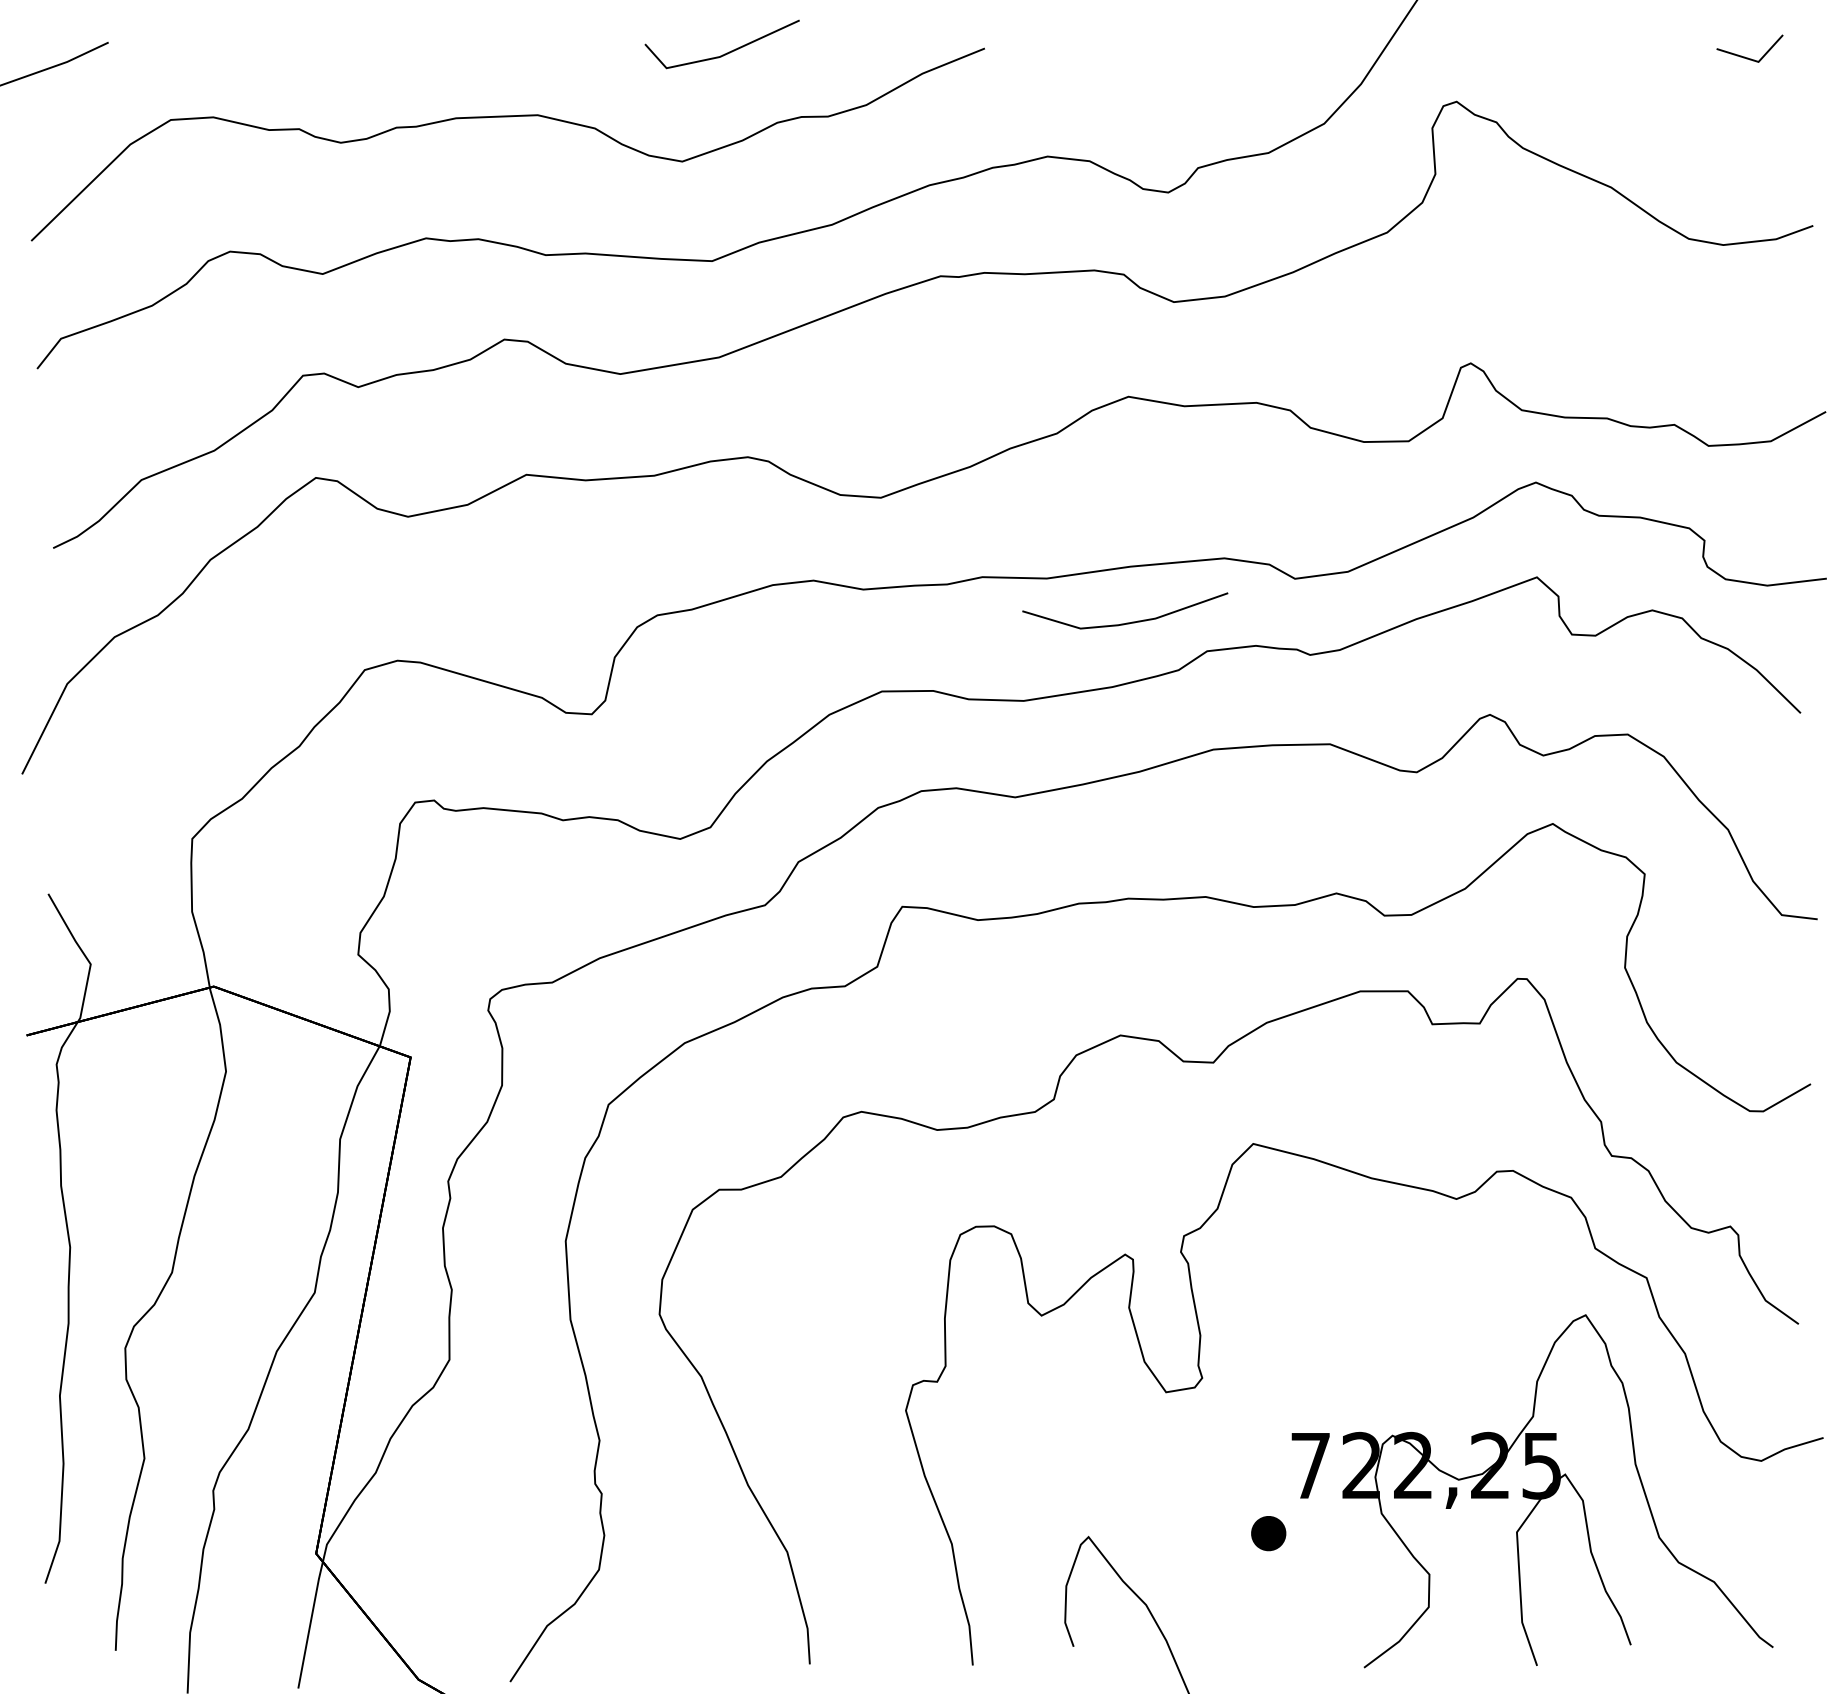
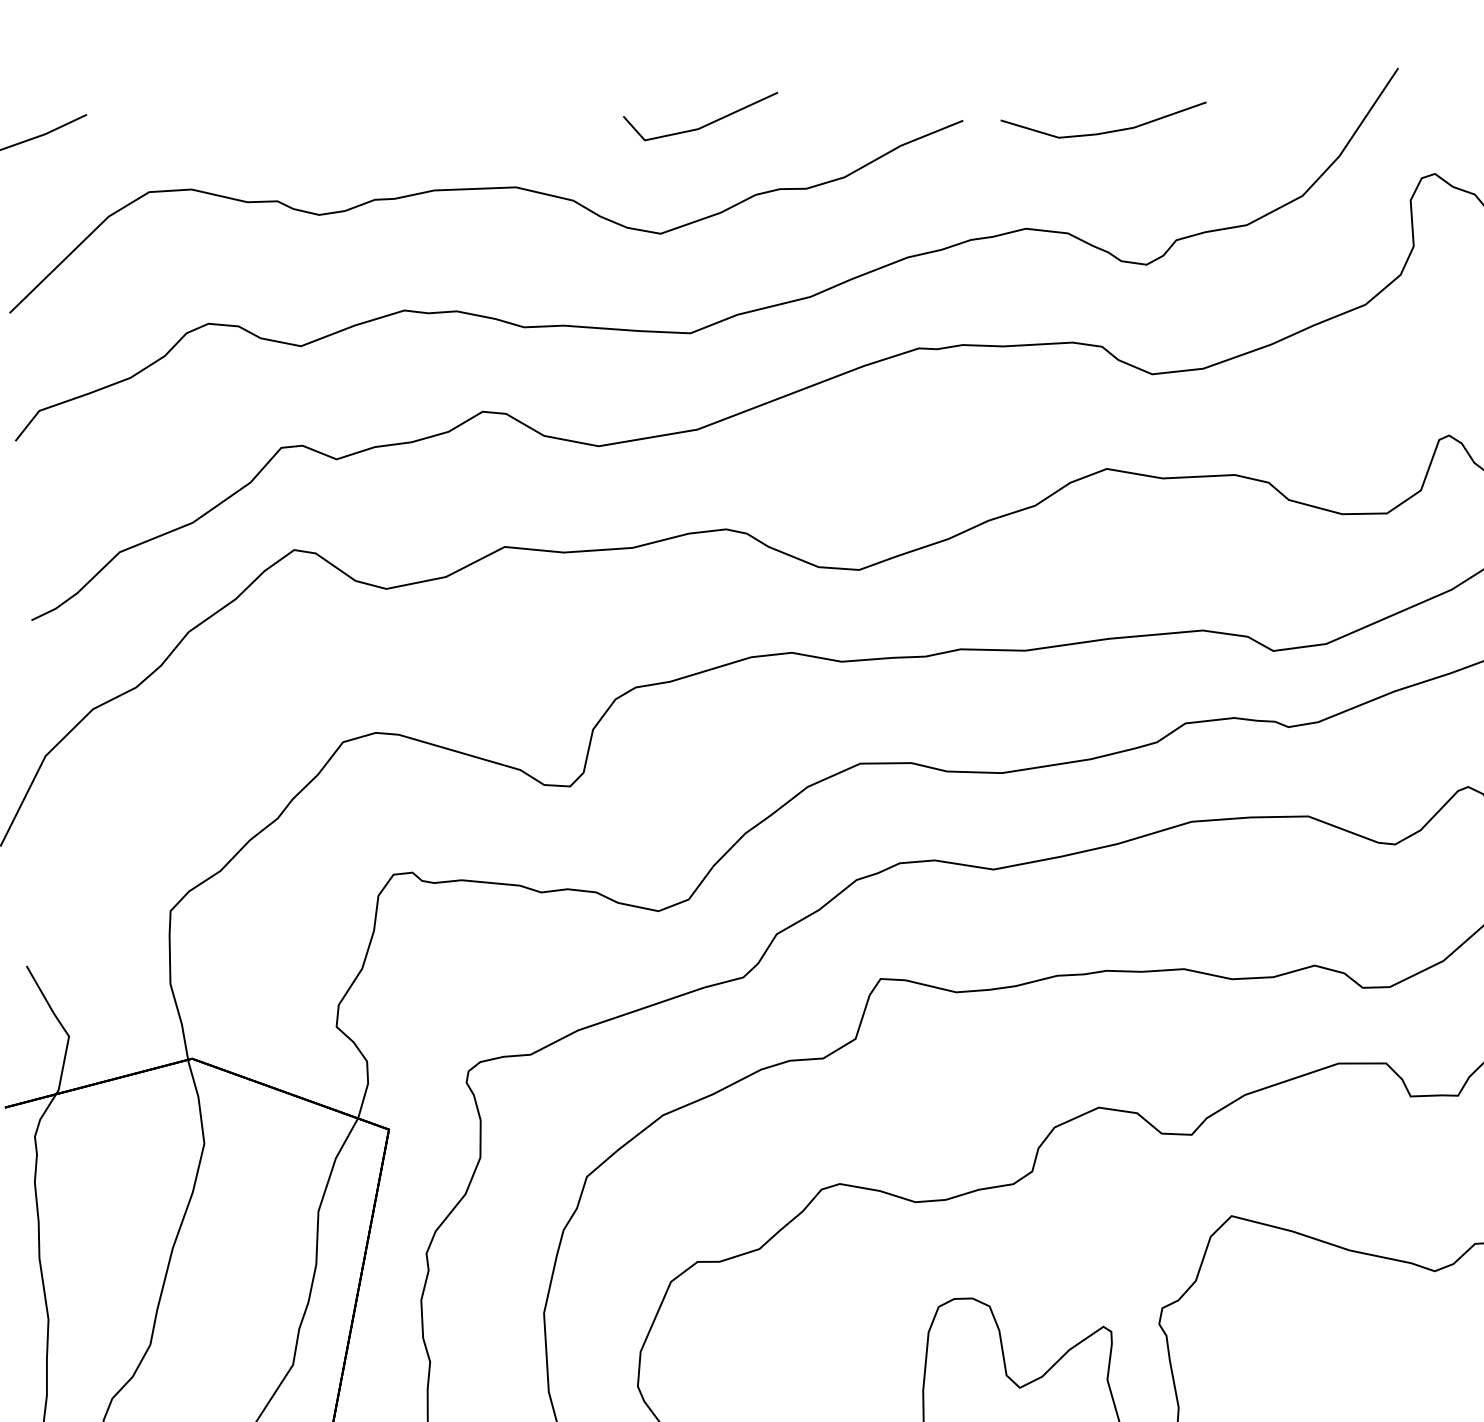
line: (1126, 622) -> (1104, 131), moved

